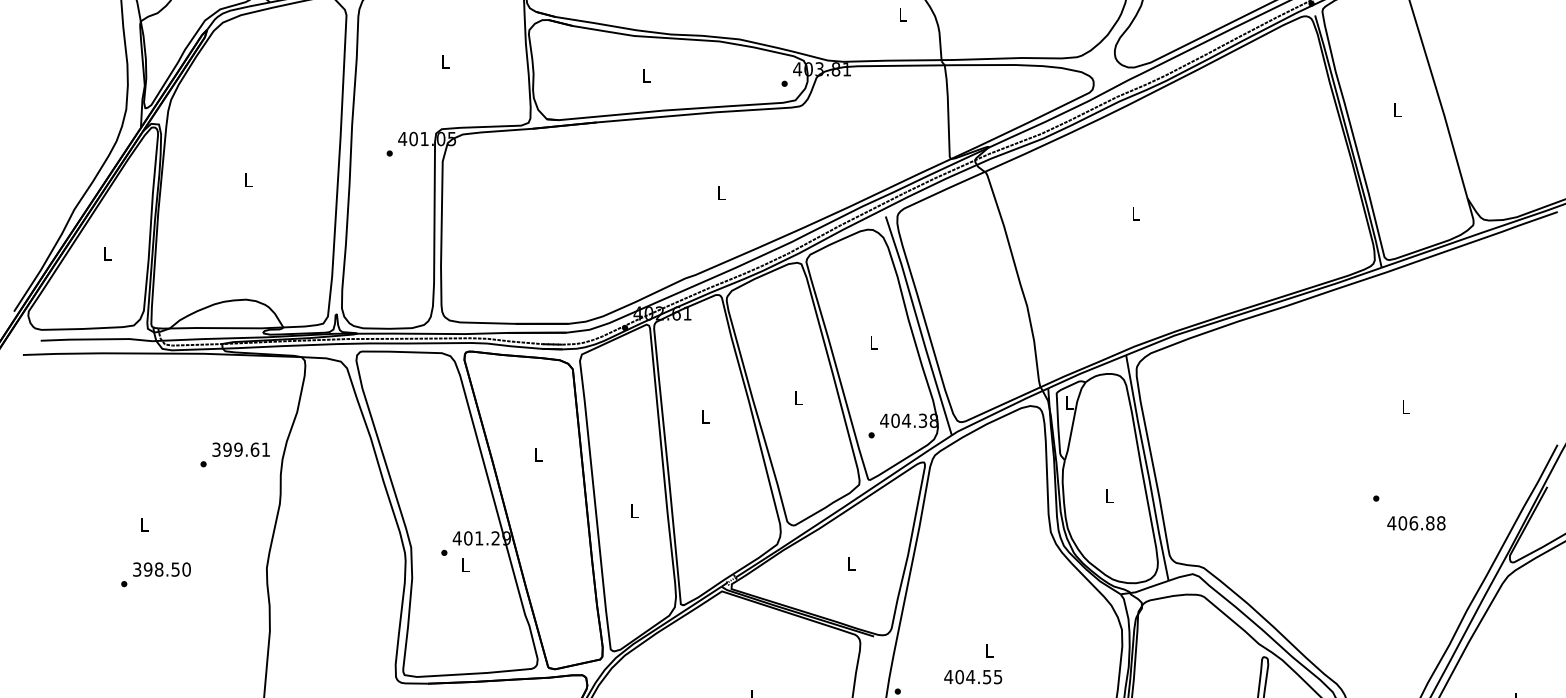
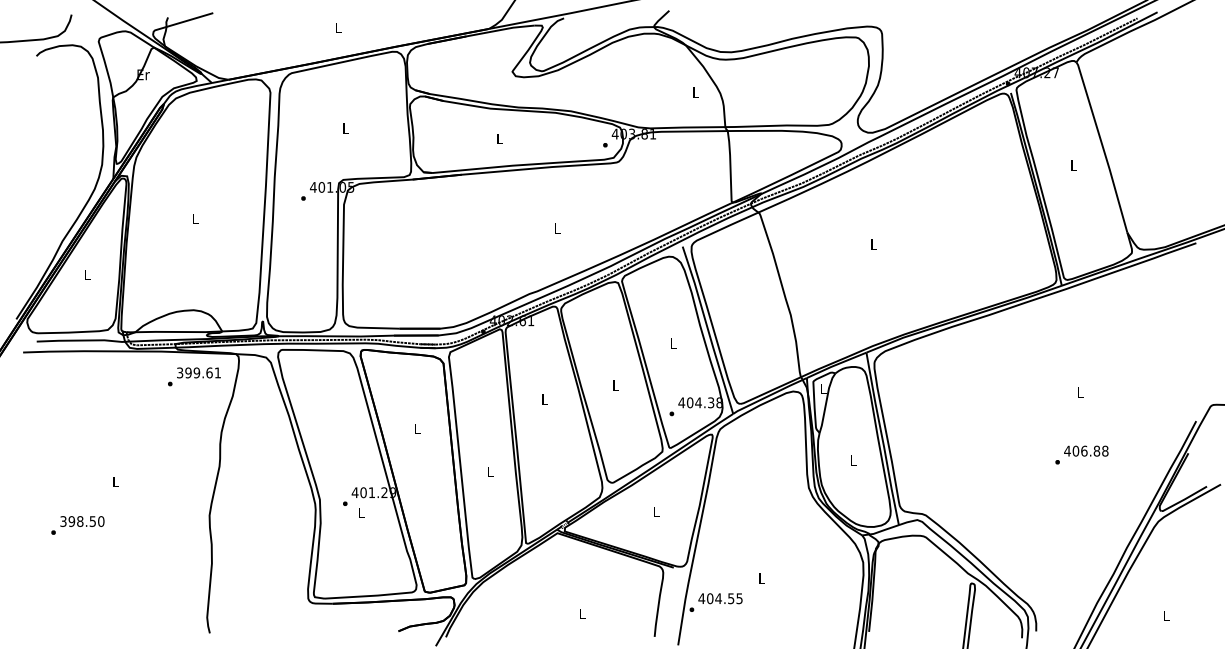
text: (235, 454) -> (194, 376), moved
text: (1416, 522) -> (1086, 450), moved
text: (155, 574) -> (77, 525), moved
text: (973, 676) -> (720, 598), moved

